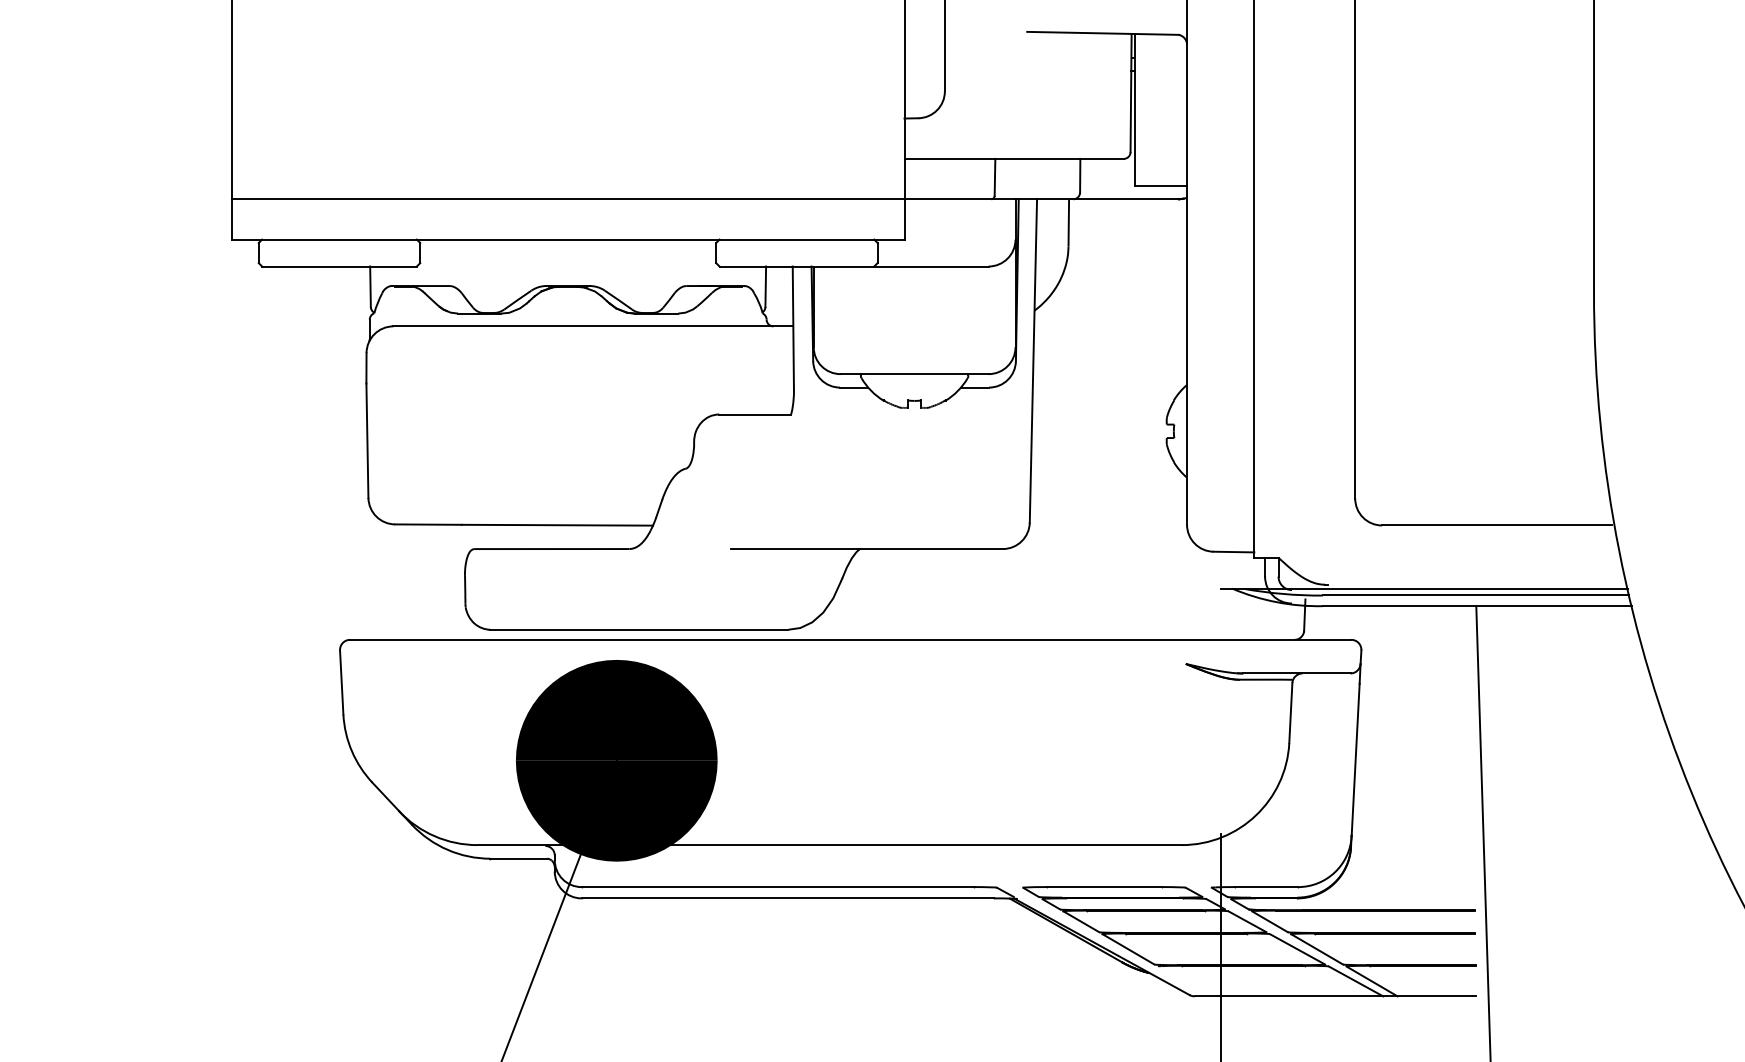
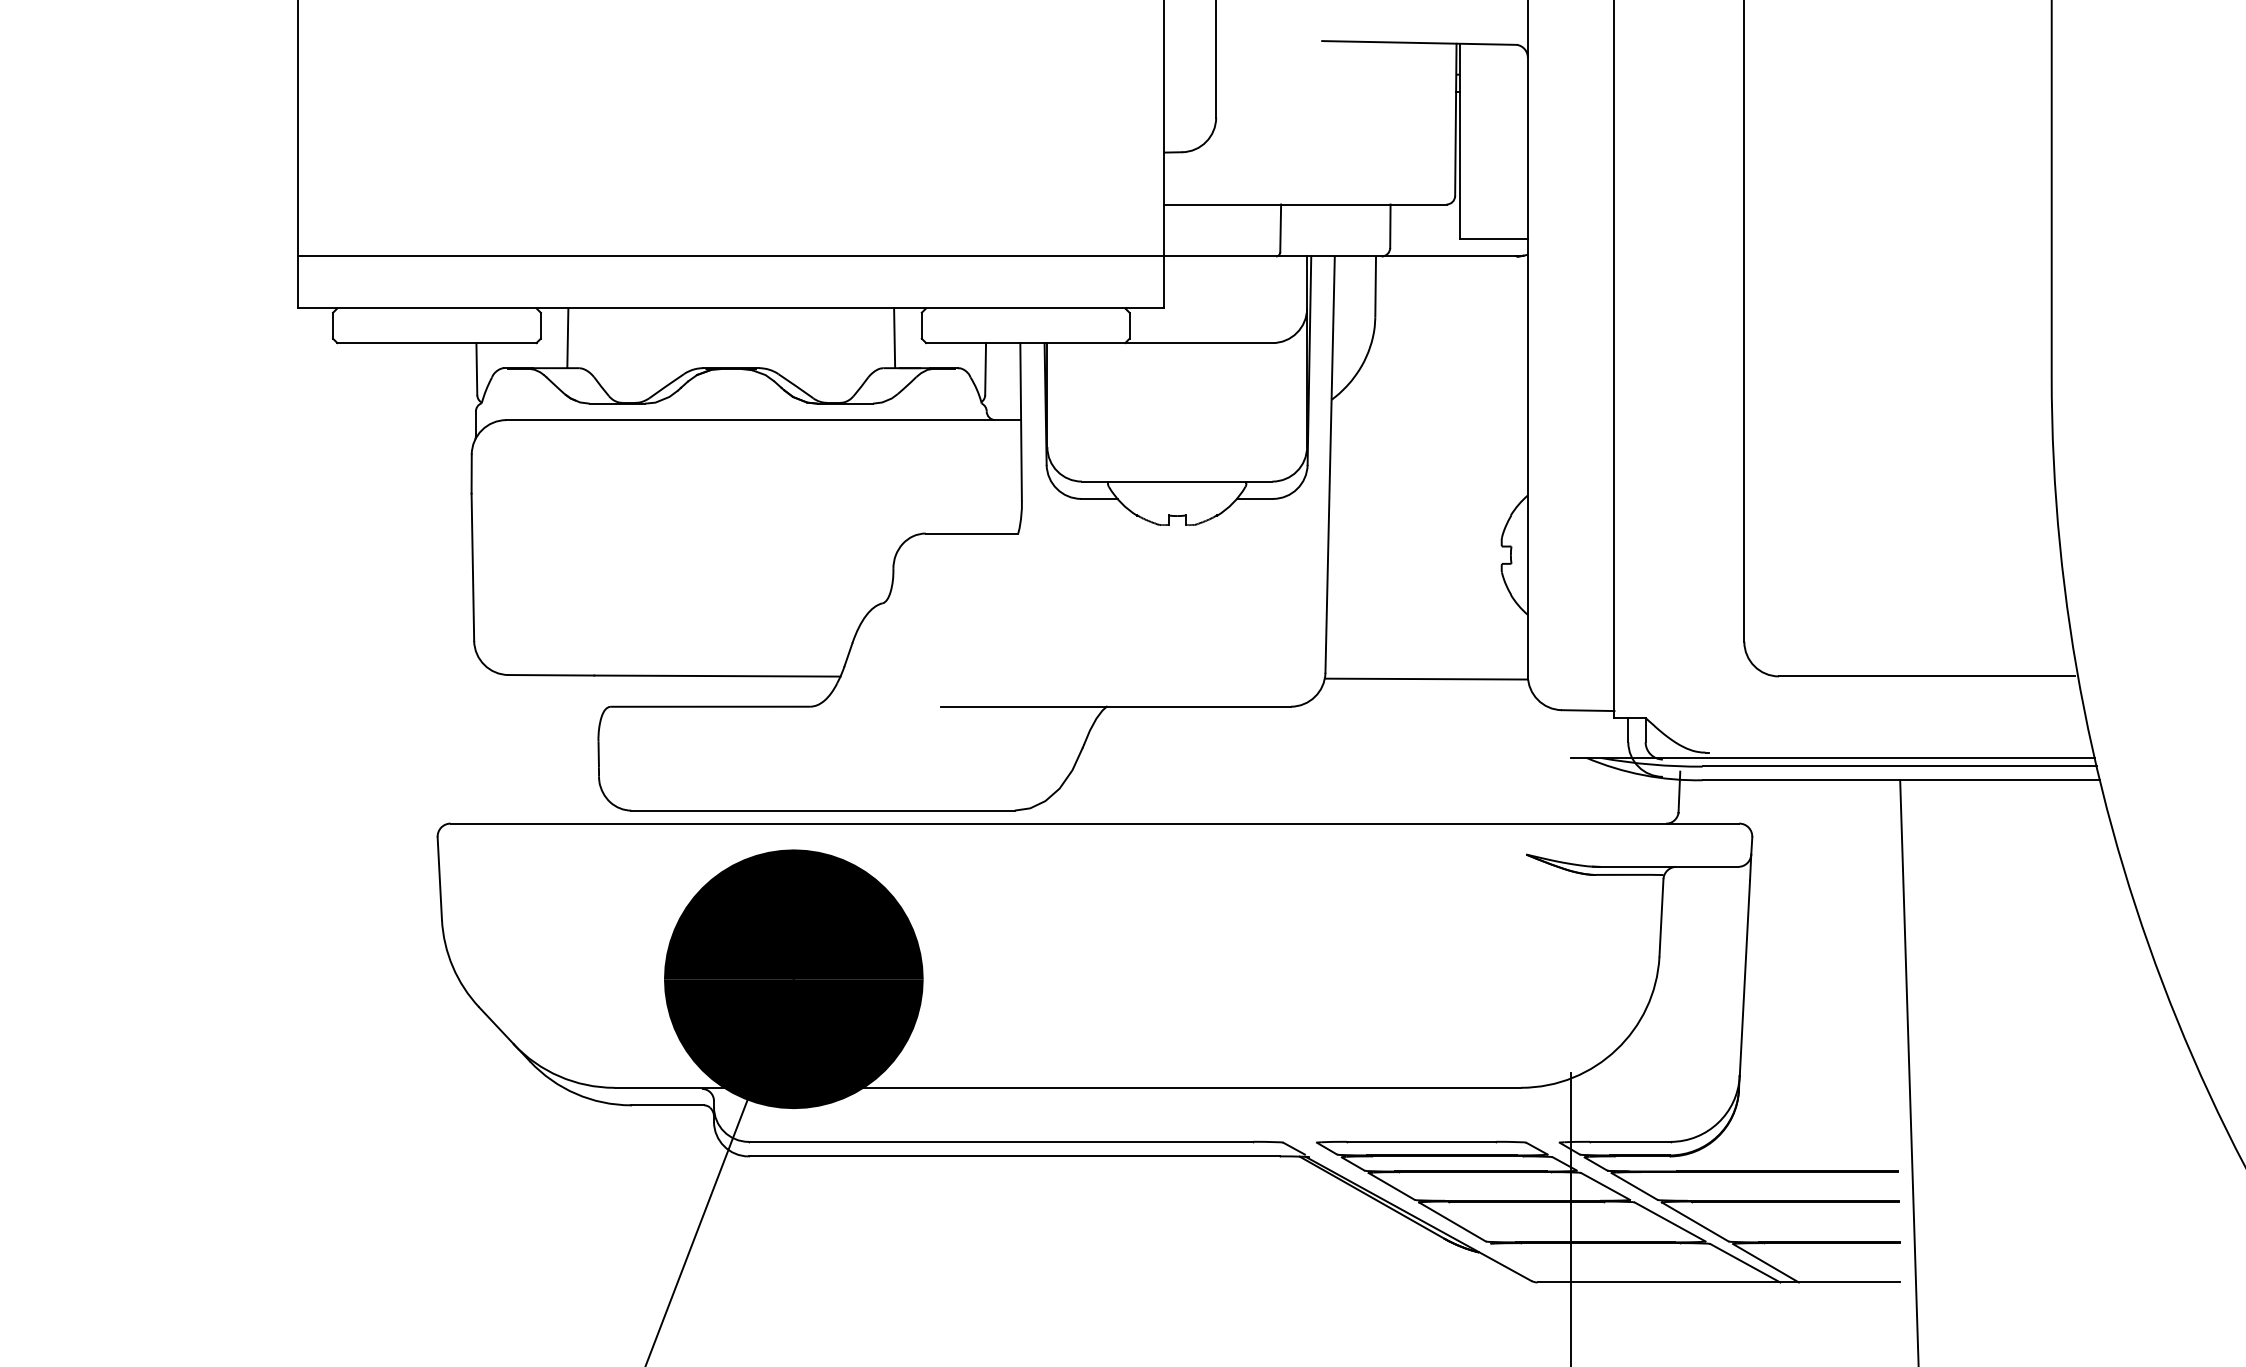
line: (440, 262) -> (567, 337), added
line: (694, 262) -> (894, 337), added
line: (1108, 527) -> (1426, 678), added

